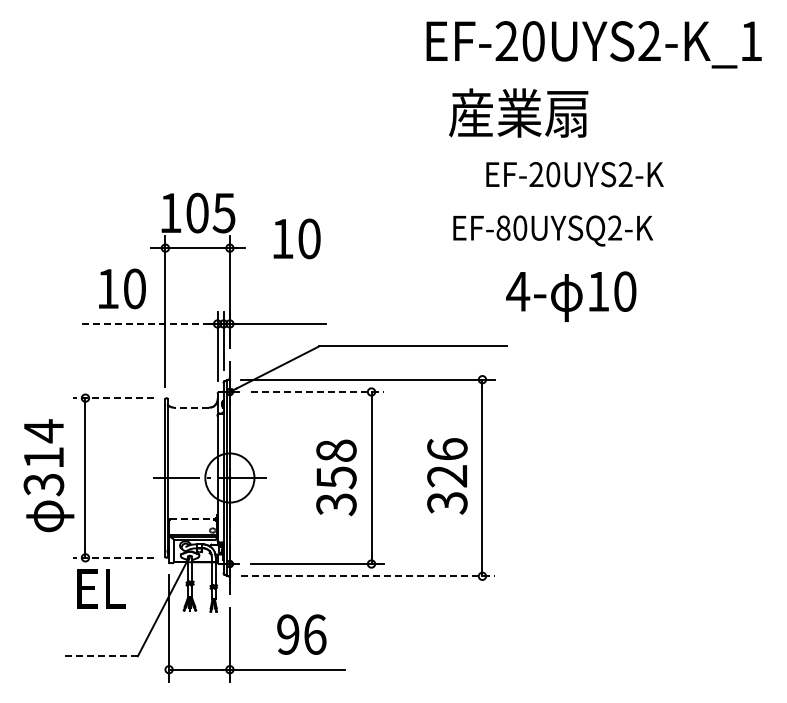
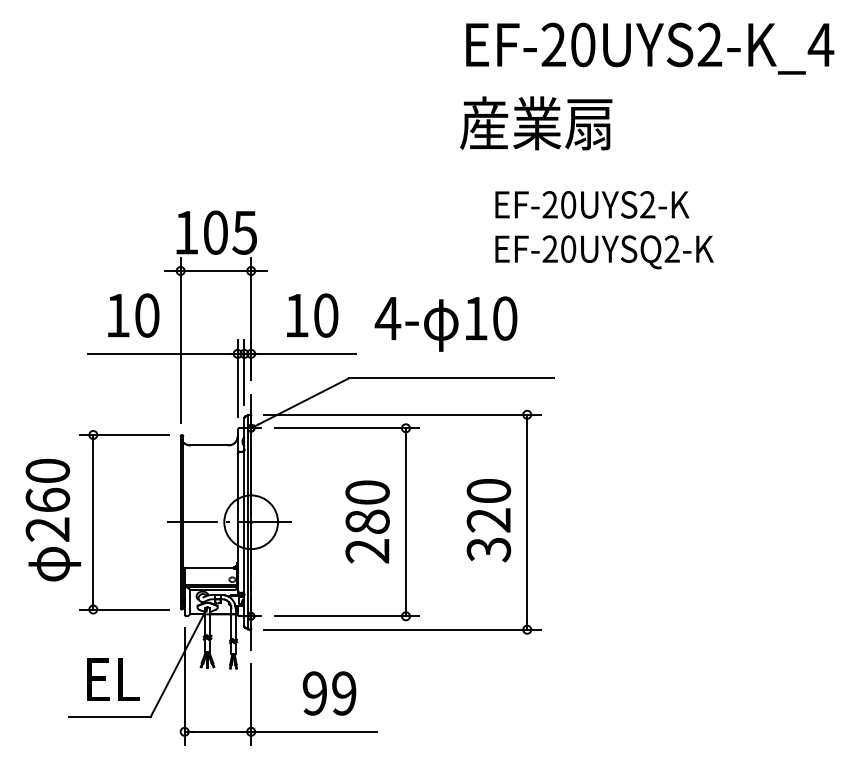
text: (751, 40) -> (821, 44), EF-20UYS2-K_1 -> EF-20UYS2-K_4
text: (518, 112) -> (536, 122), moved
text: (574, 174) -> (591, 204), moved
text: (503, 227) -> (550, 248), EF-80UYSQ2-K -> EF-20UYSQ2-K
text: (296, 238) -> (311, 315), moved
text: (571, 296) -> (446, 323), moved
line: (145, 323) -> (158, 353), dashed -> solid
line: (318, 392) -> (348, 428), dashed -> solid
line: (113, 398) -> (123, 435), dashed -> solid
line: (191, 407) -> (209, 445), dashed -> solid
text: (447, 449) -> (489, 491), 326 -> 320
text: (43, 457) -> (47, 499), 314 -> 260
text: (336, 477) -> (367, 521), 358 -> 280
line: (192, 519) -> (210, 567), dashed -> solid
line: (113, 557) -> (123, 609), dashed -> solid
line: (368, 576) -> (402, 629), dashed -> solid
text: (101, 588) -> (113, 679), moved
text: (315, 634) -> (344, 693), 96 -> 99
line: (100, 656) -> (109, 717), dashed -> solid

